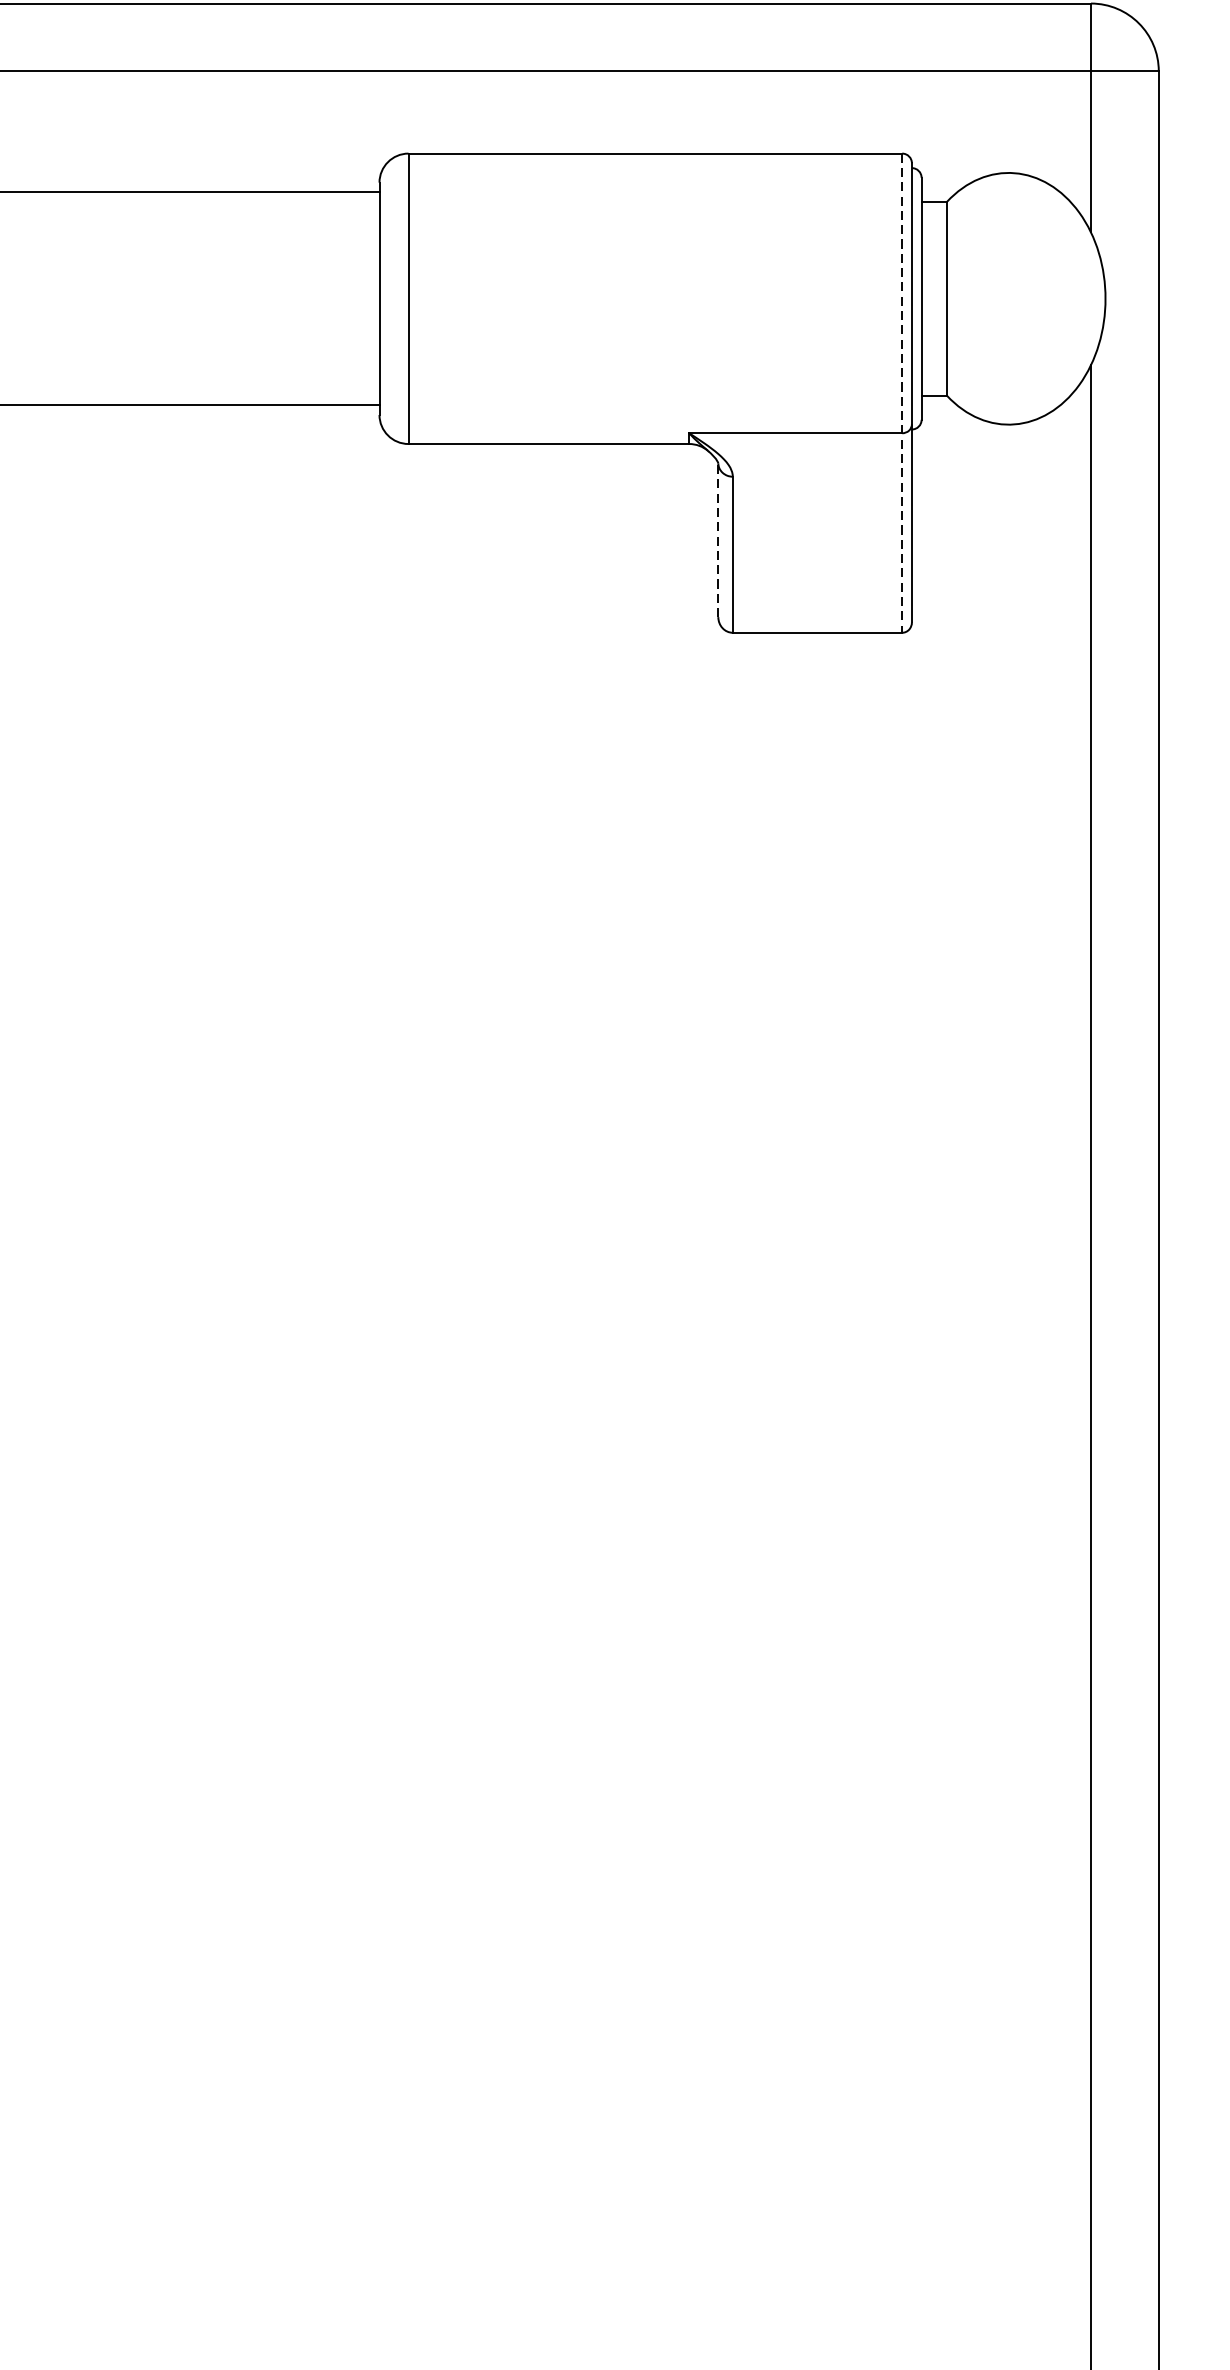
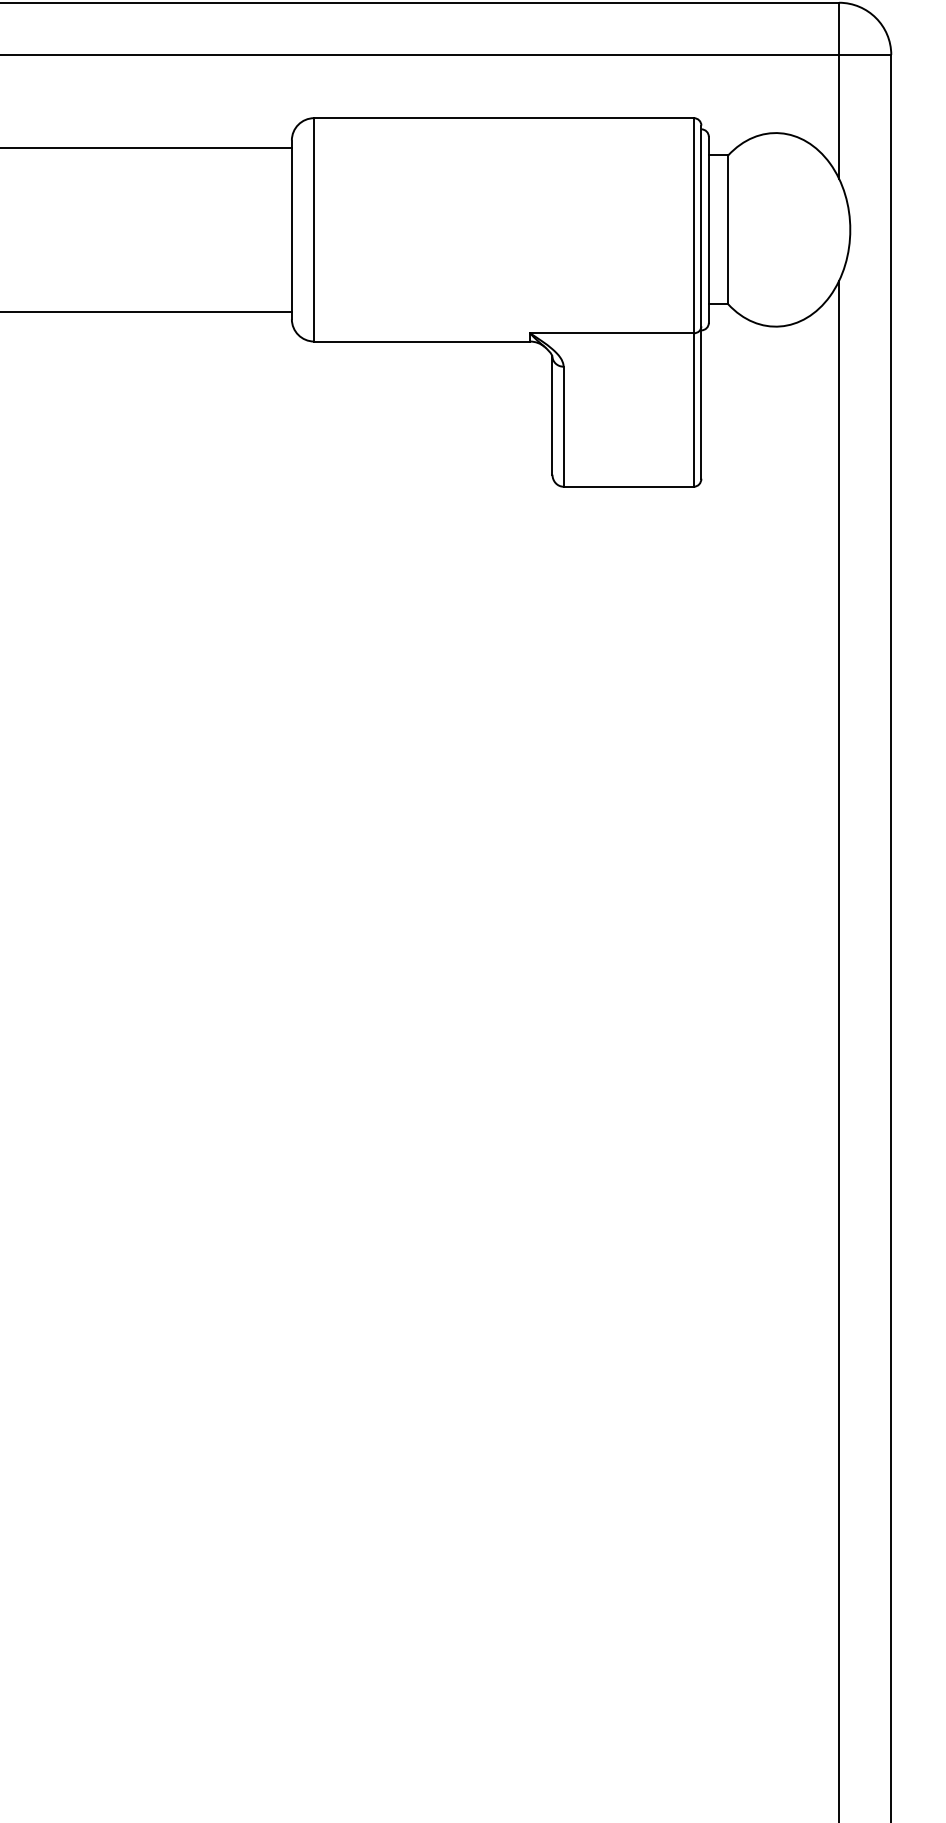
line: (901, 393) -> (693, 302), dashed -> solid
line: (718, 540) -> (552, 415), dashed -> solid

